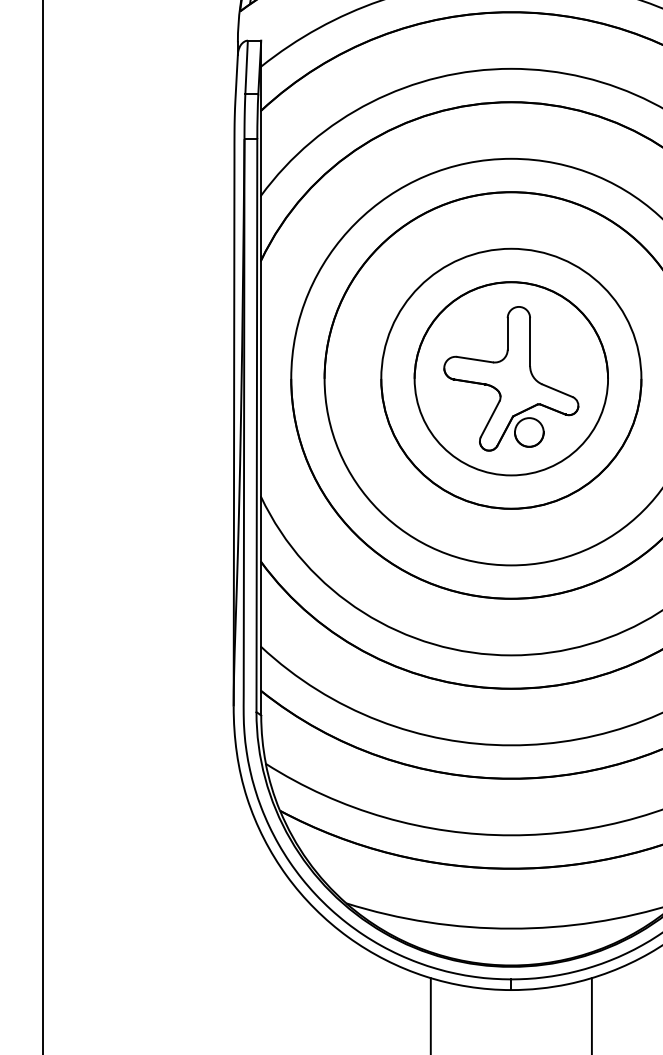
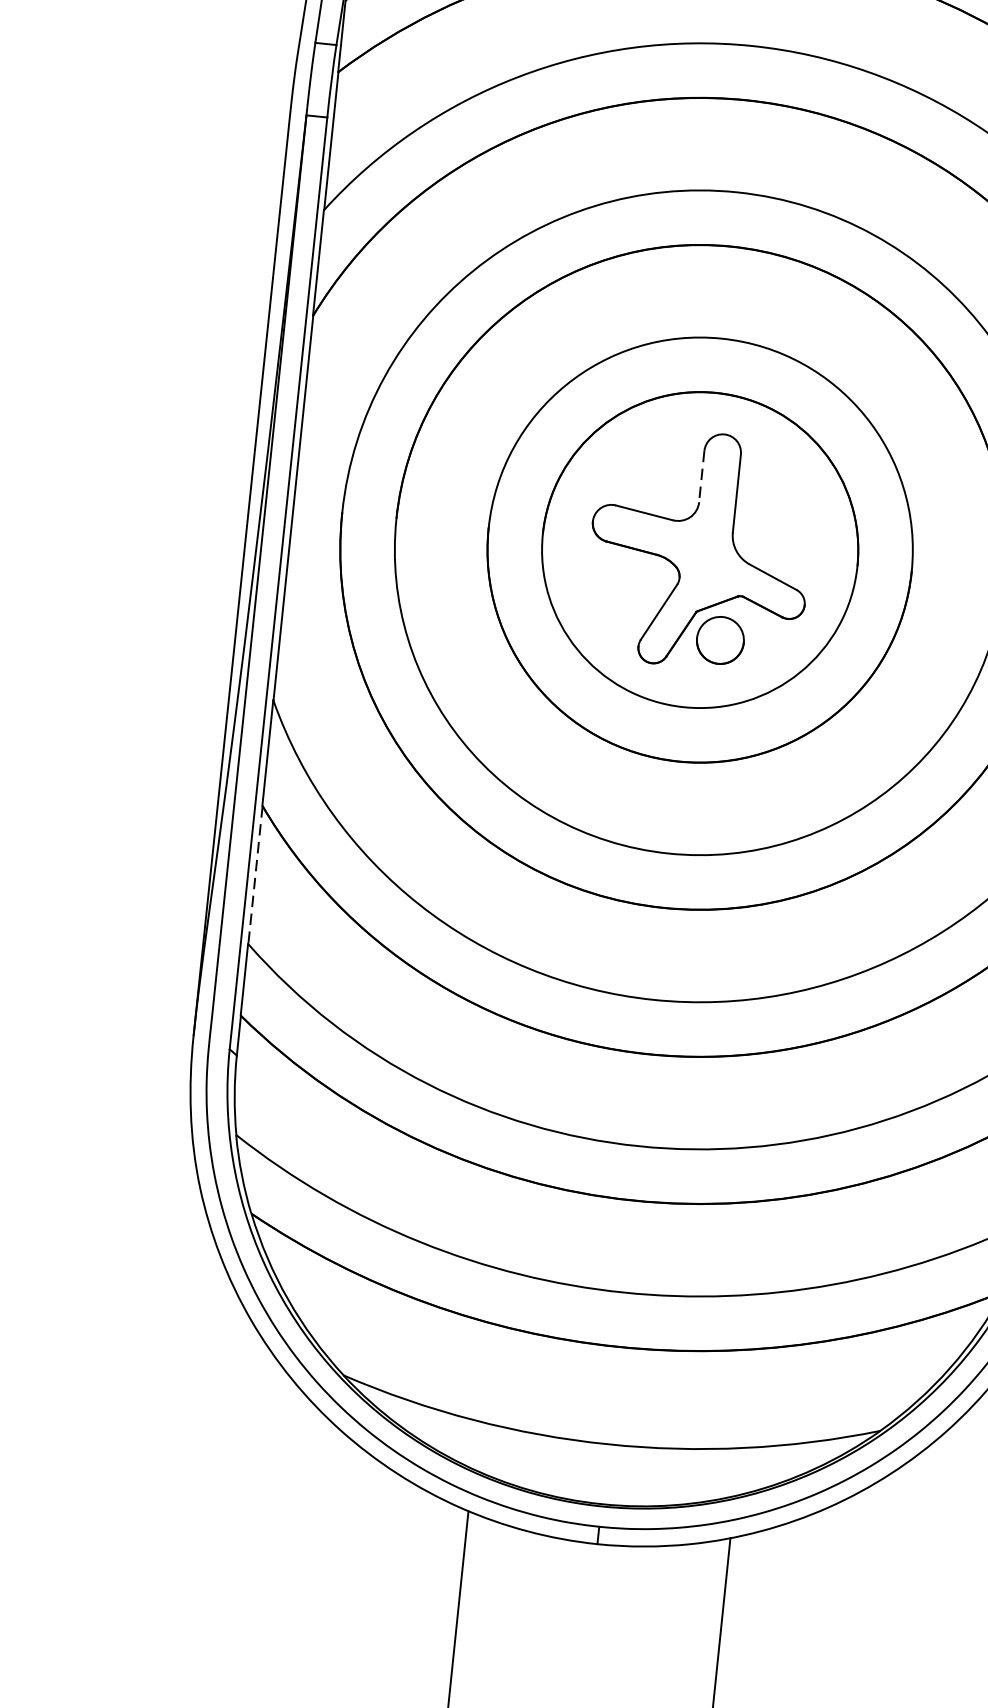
line: (507, 333) -> (701, 475), solid -> dashed
line: (261, 605) -> (255, 876), solid -> dashed

